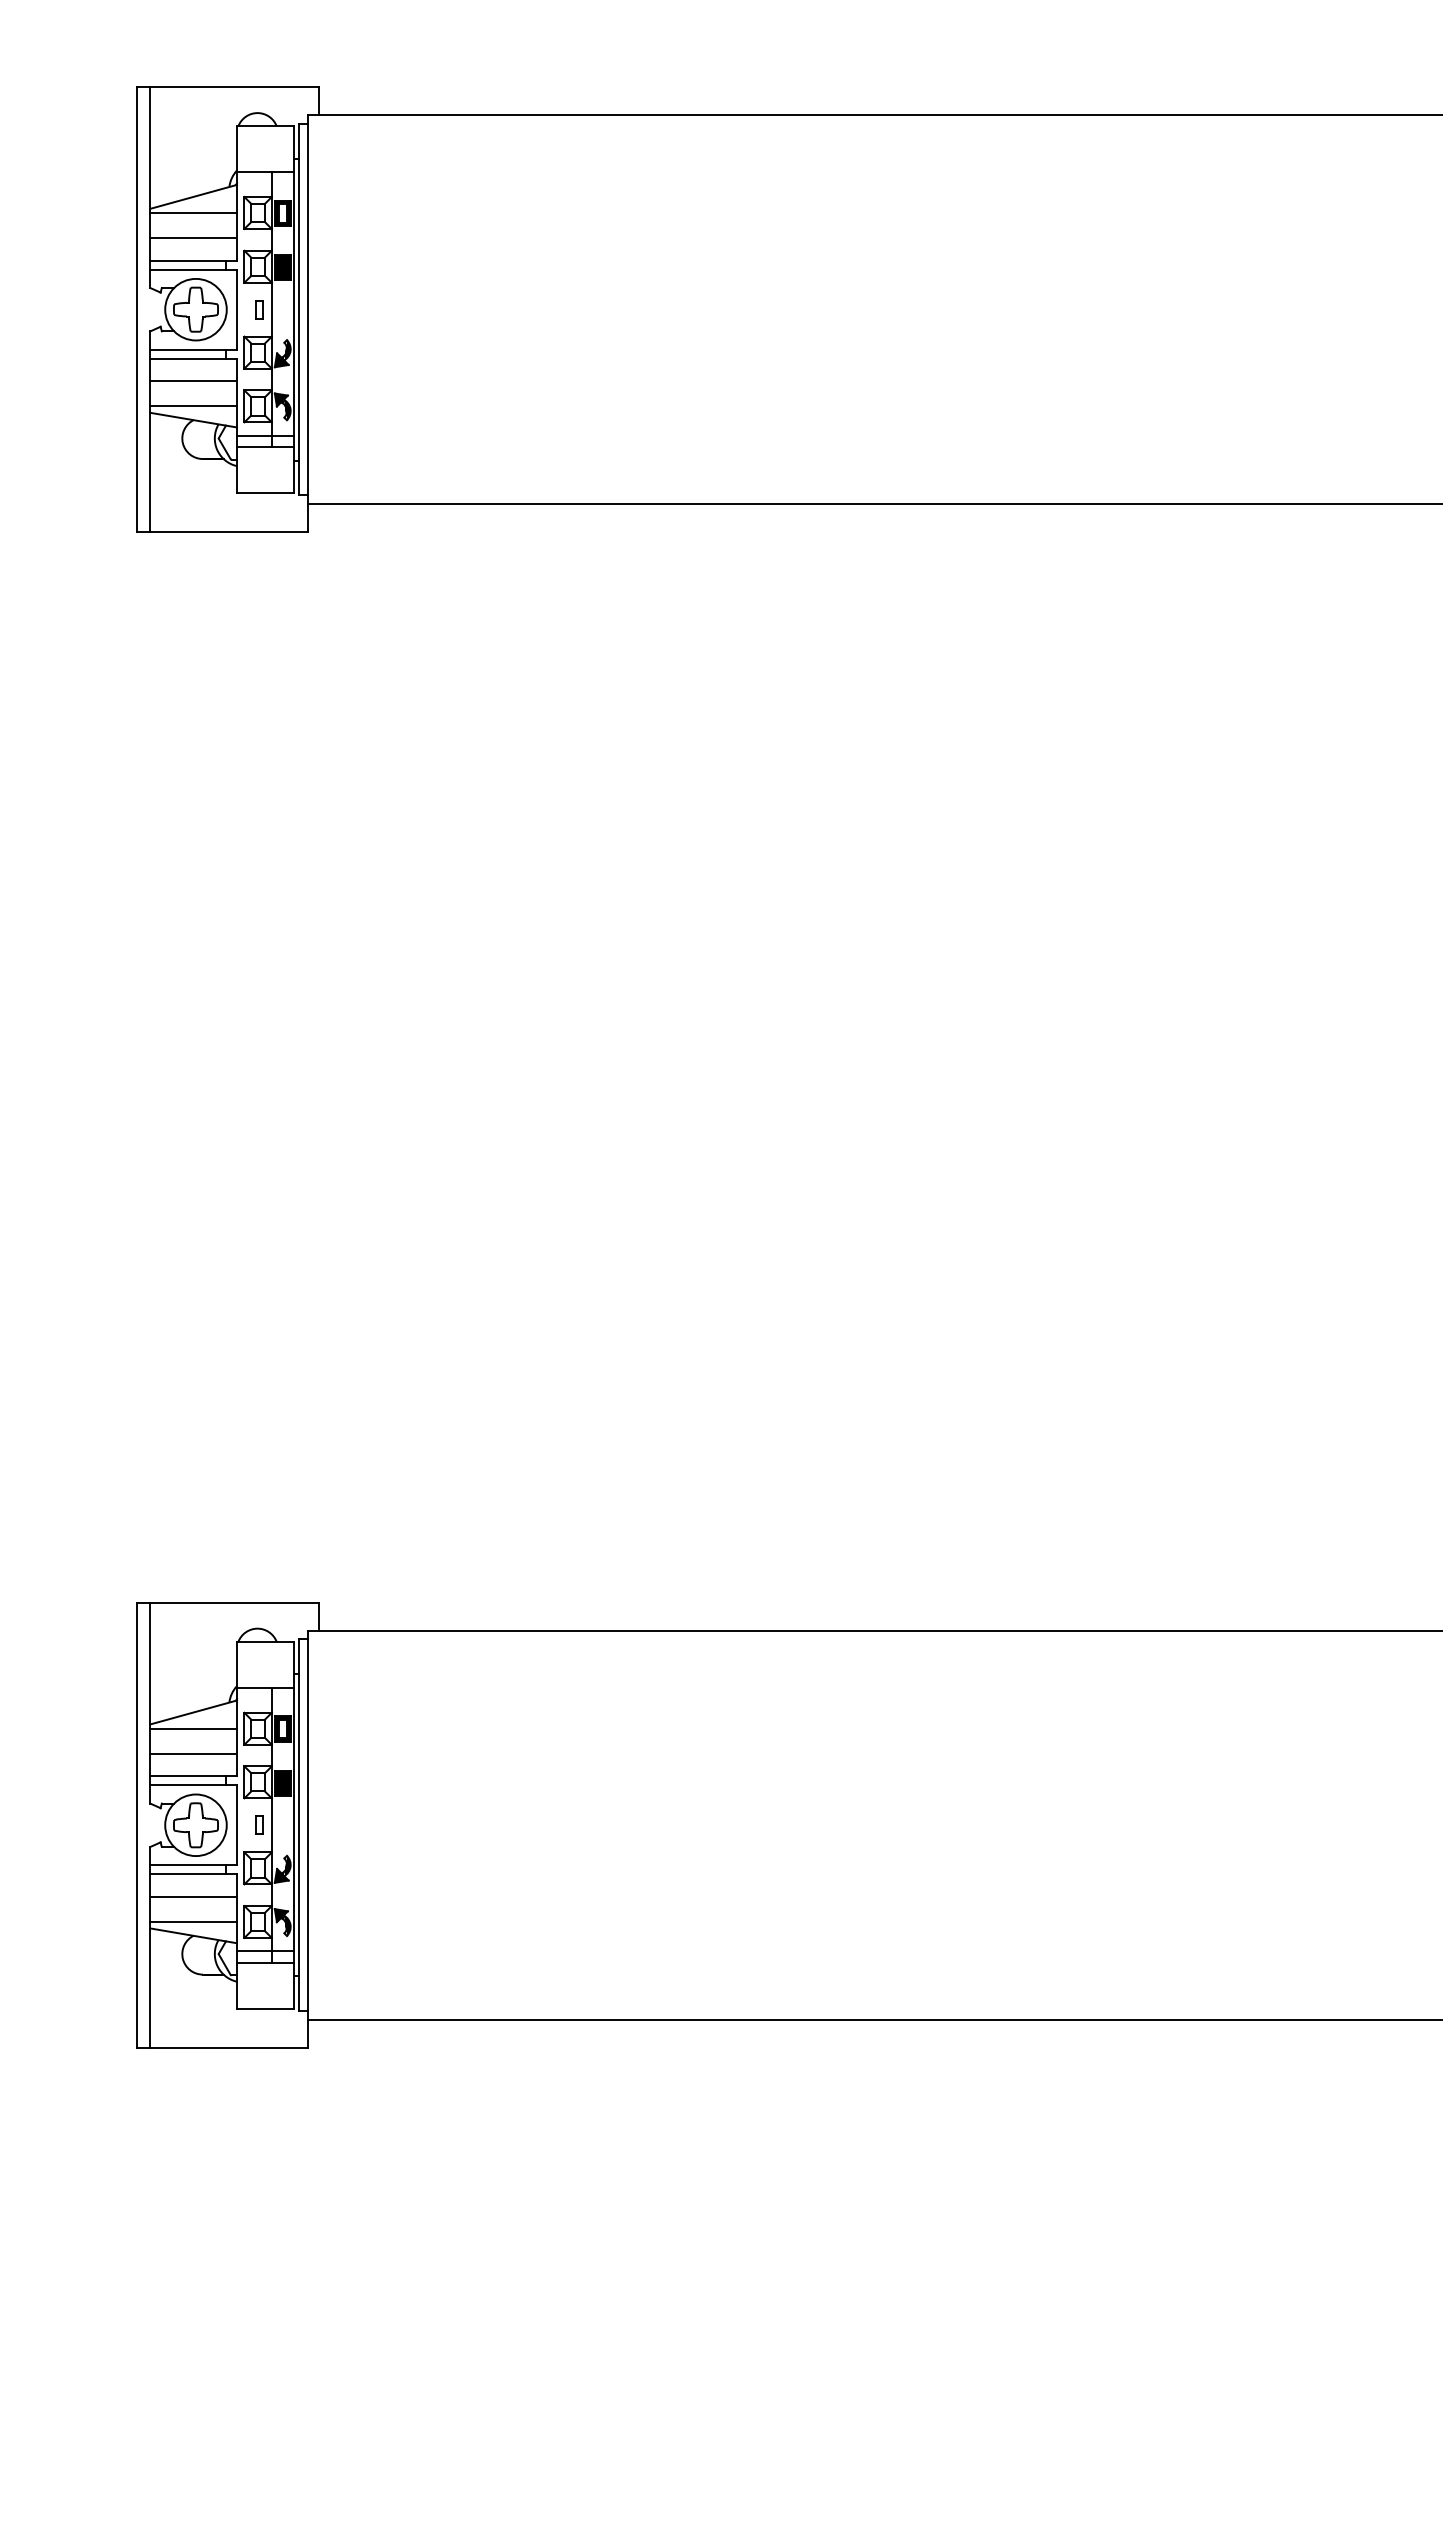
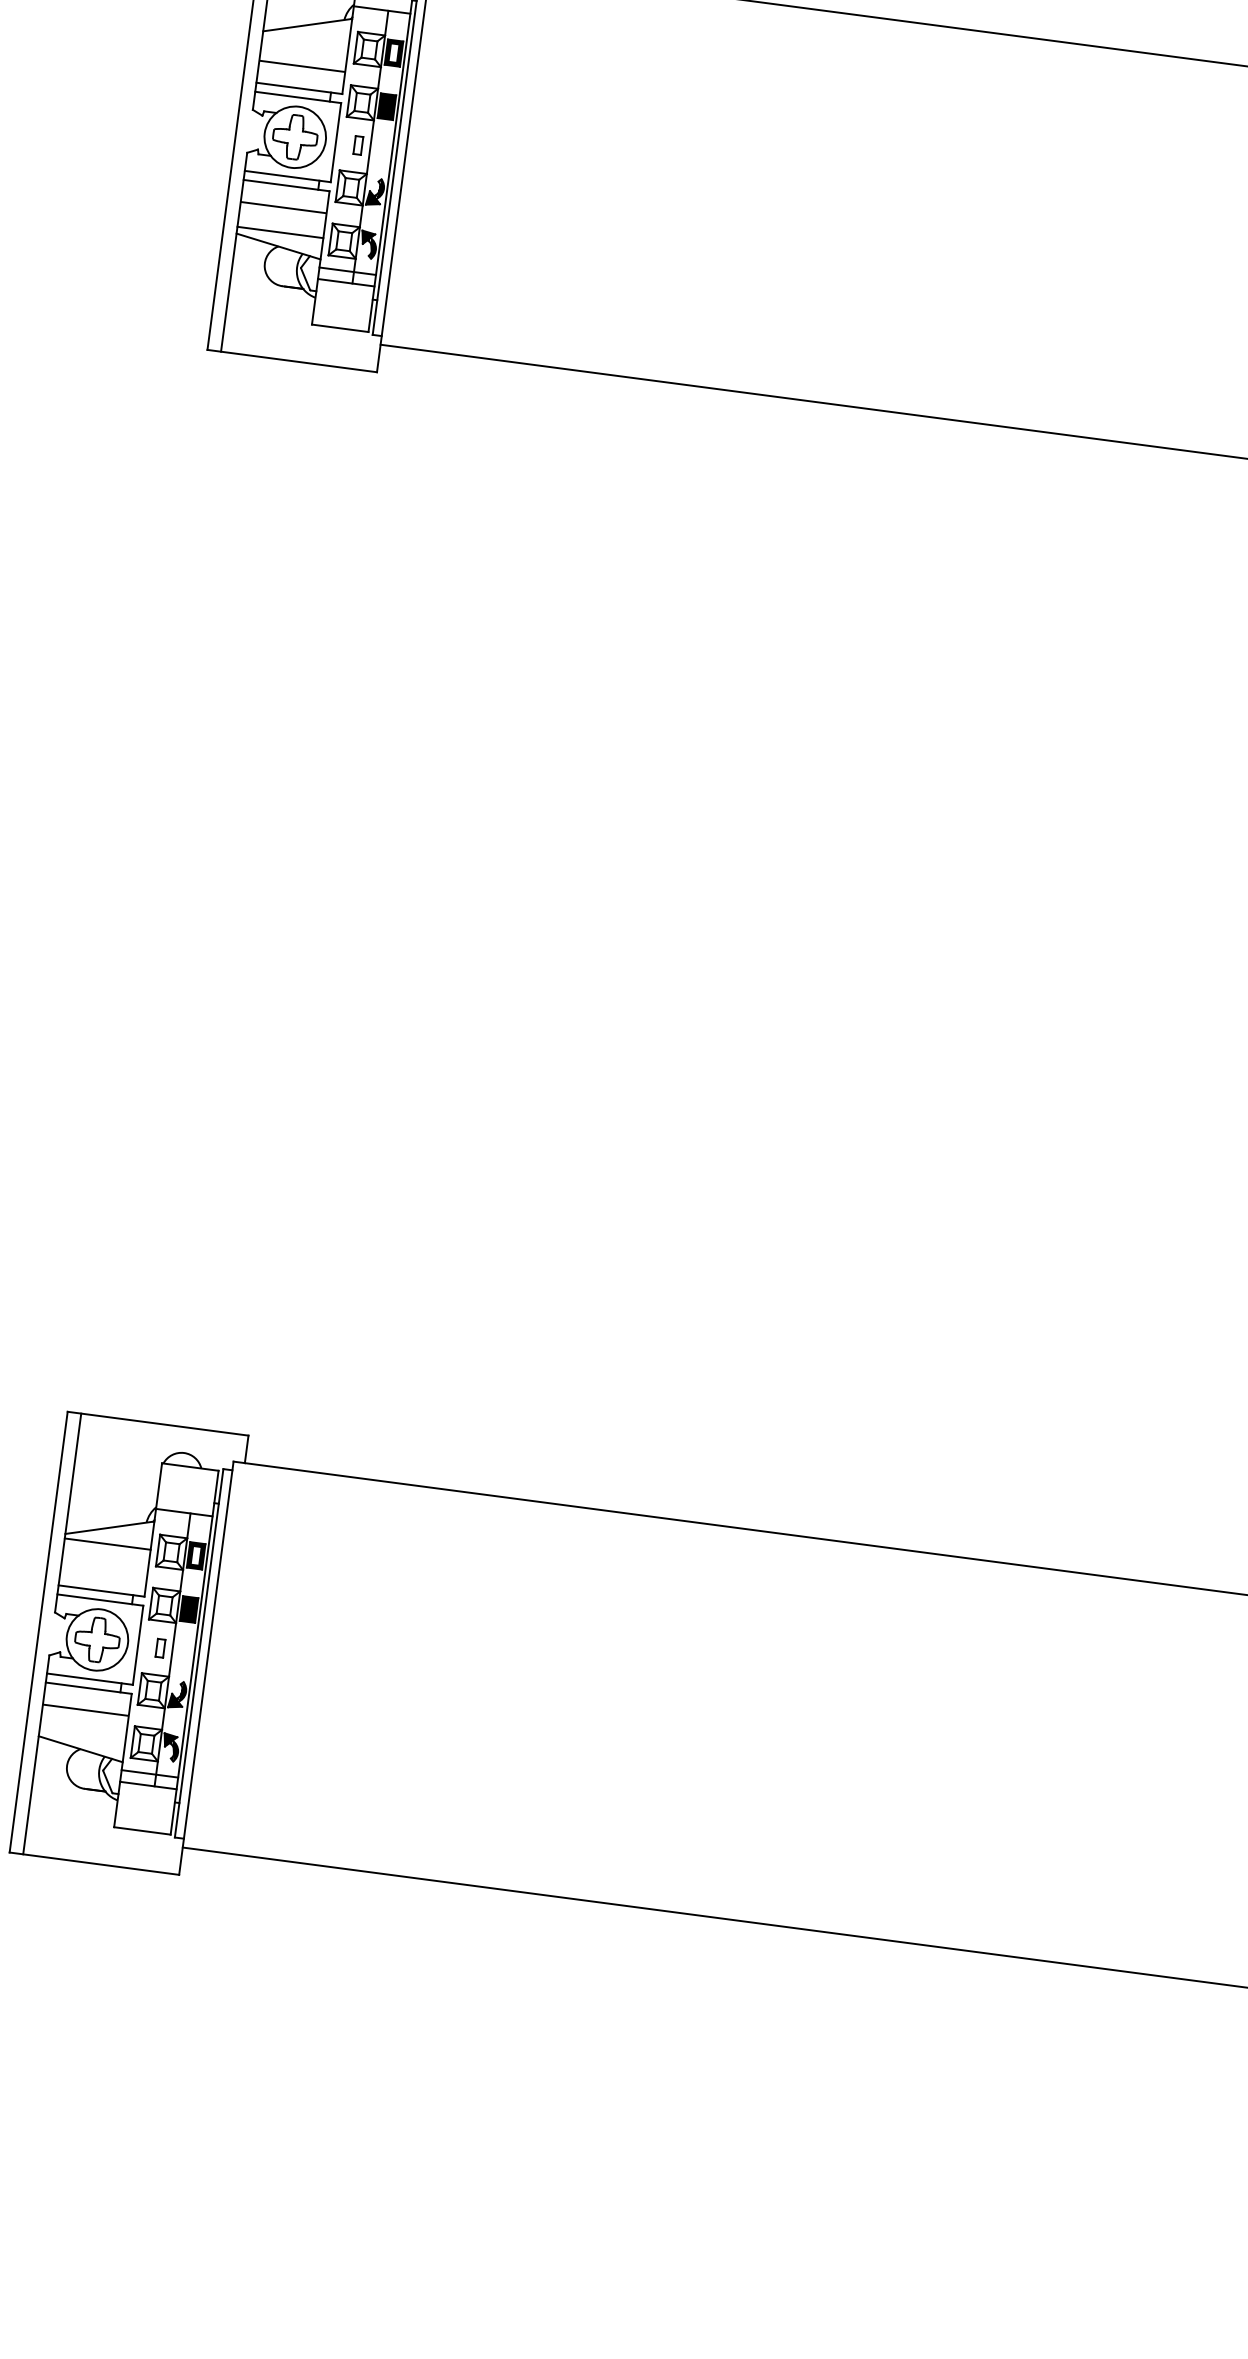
line: (193, 213) -> (305, 41), removed
line: (193, 1754) -> (104, 1569), removed
line: (193, 1921) -> (82, 1734), removed

